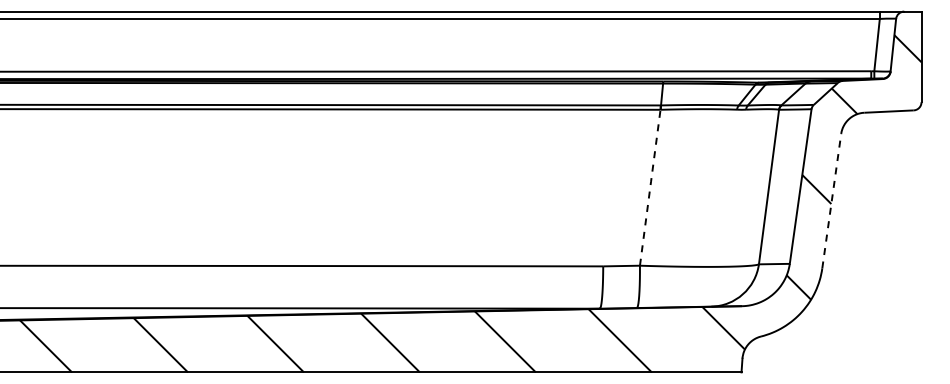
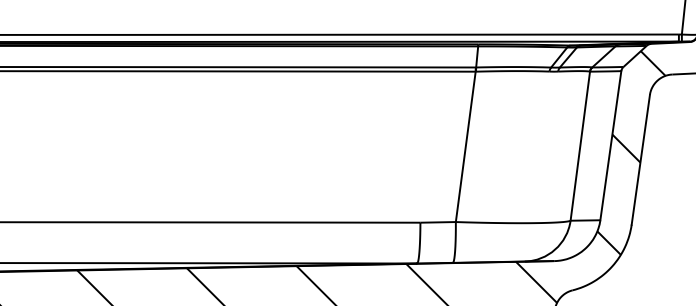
line: (650, 186) -> (466, 145), dashed -> solid
line: (831, 201) -> (640, 160), dashed -> solid

